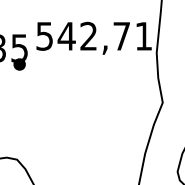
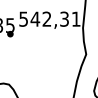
text: (121, 34) -> (64, 18), 542,71 -> 542,31

